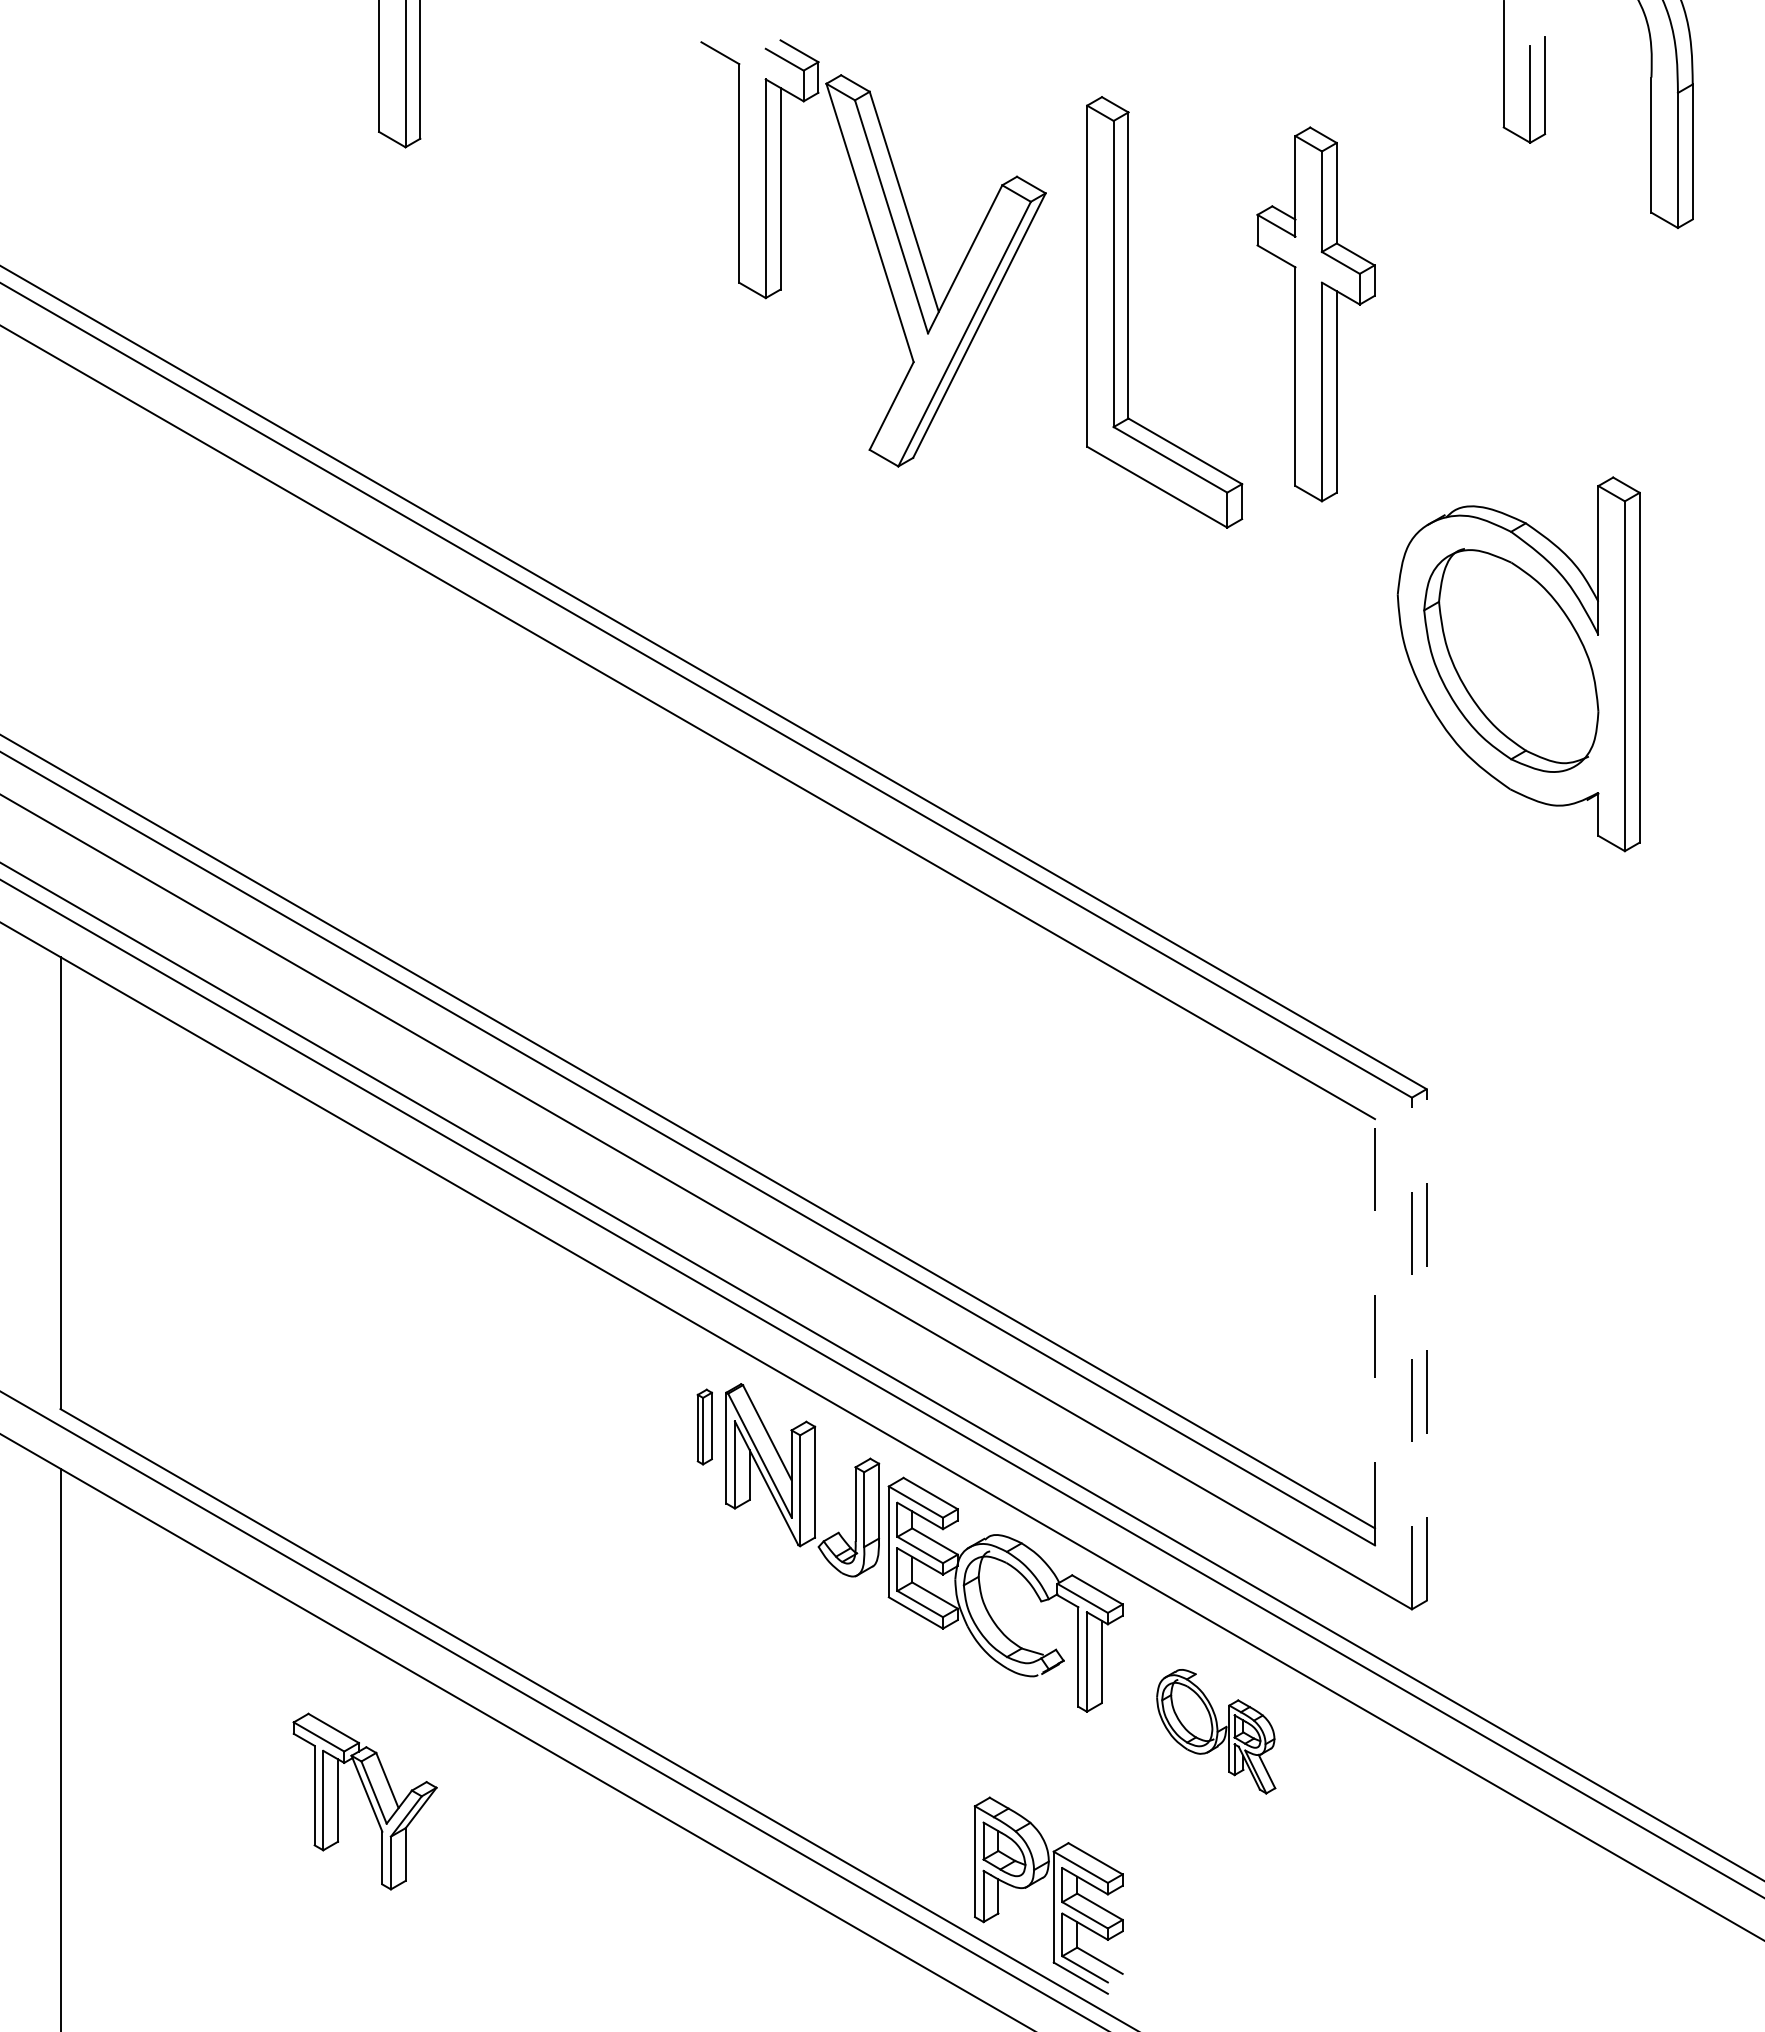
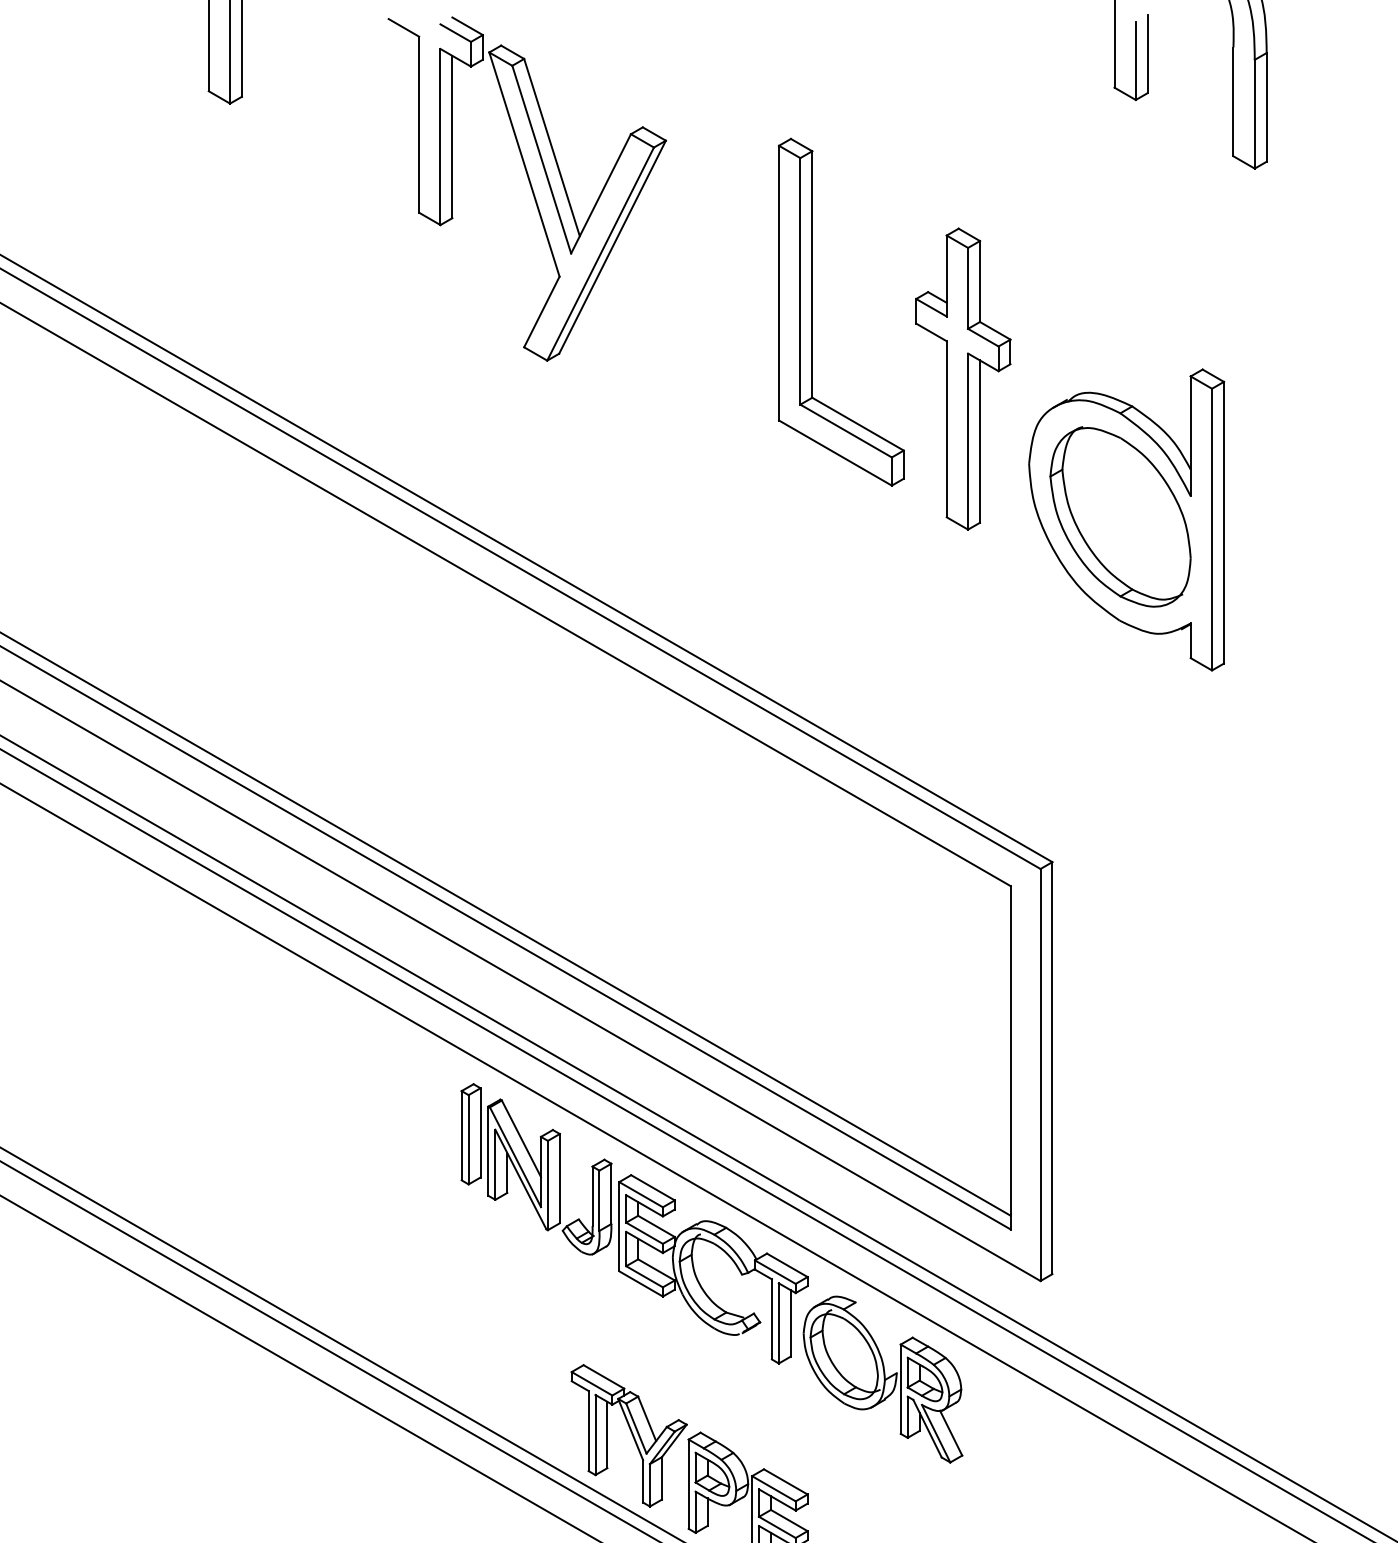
part: (873, 253) -> (527, 189), moved
part: (1128, 312) -> (812, 312), moved
part: (1315, 314) -> (962, 379), moved
line: (1375, 1331) -> (1011, 1057), dashed -> solid
line: (1426, 1345) -> (1052, 1068), dashed -> solid
line: (1411, 1353) -> (1040, 1074), dashed -> solid
part: (704, 1426) -> (470, 1133), size x1.67
part: (1215, 1731) -> (882, 1379), size x1.67
part: (364, 1801) -> (628, 1435), moved

